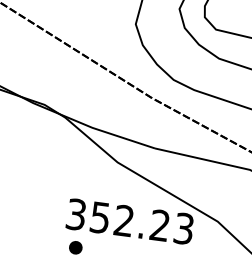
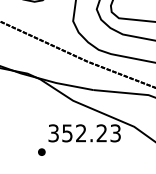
part: (75, 246) -> (41, 151), moved

